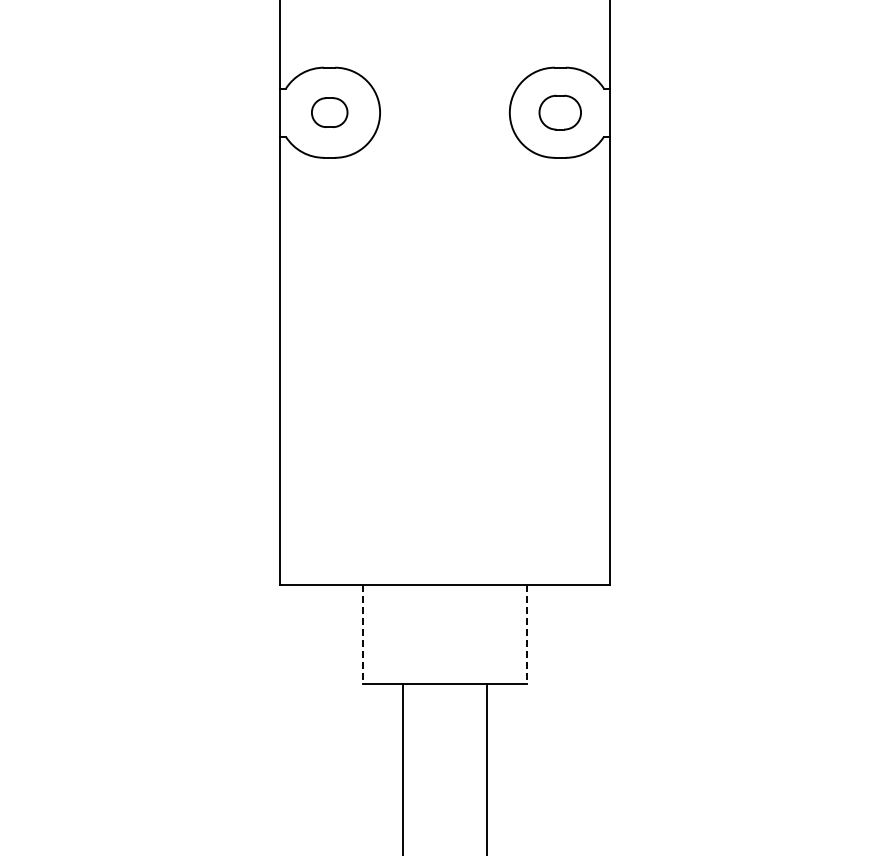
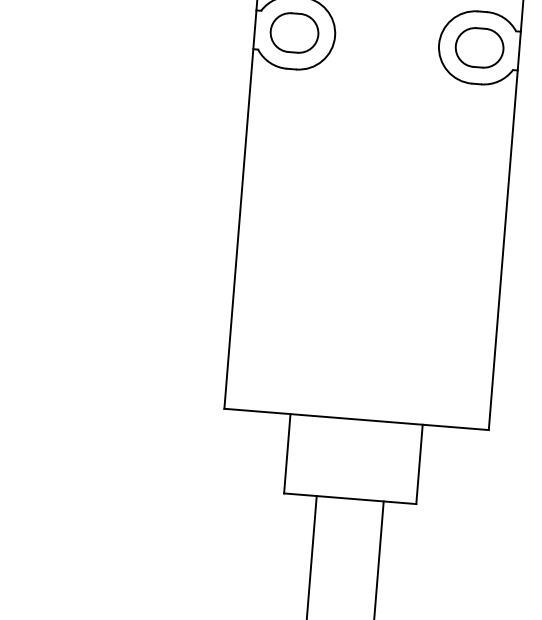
part: (329, 112) -> (294, 32), size x1.67
part: (559, 112) -> (478, 47), size x1.43
line: (362, 635) -> (287, 454), dashed -> solid
line: (527, 635) -> (419, 464), dashed -> solid

